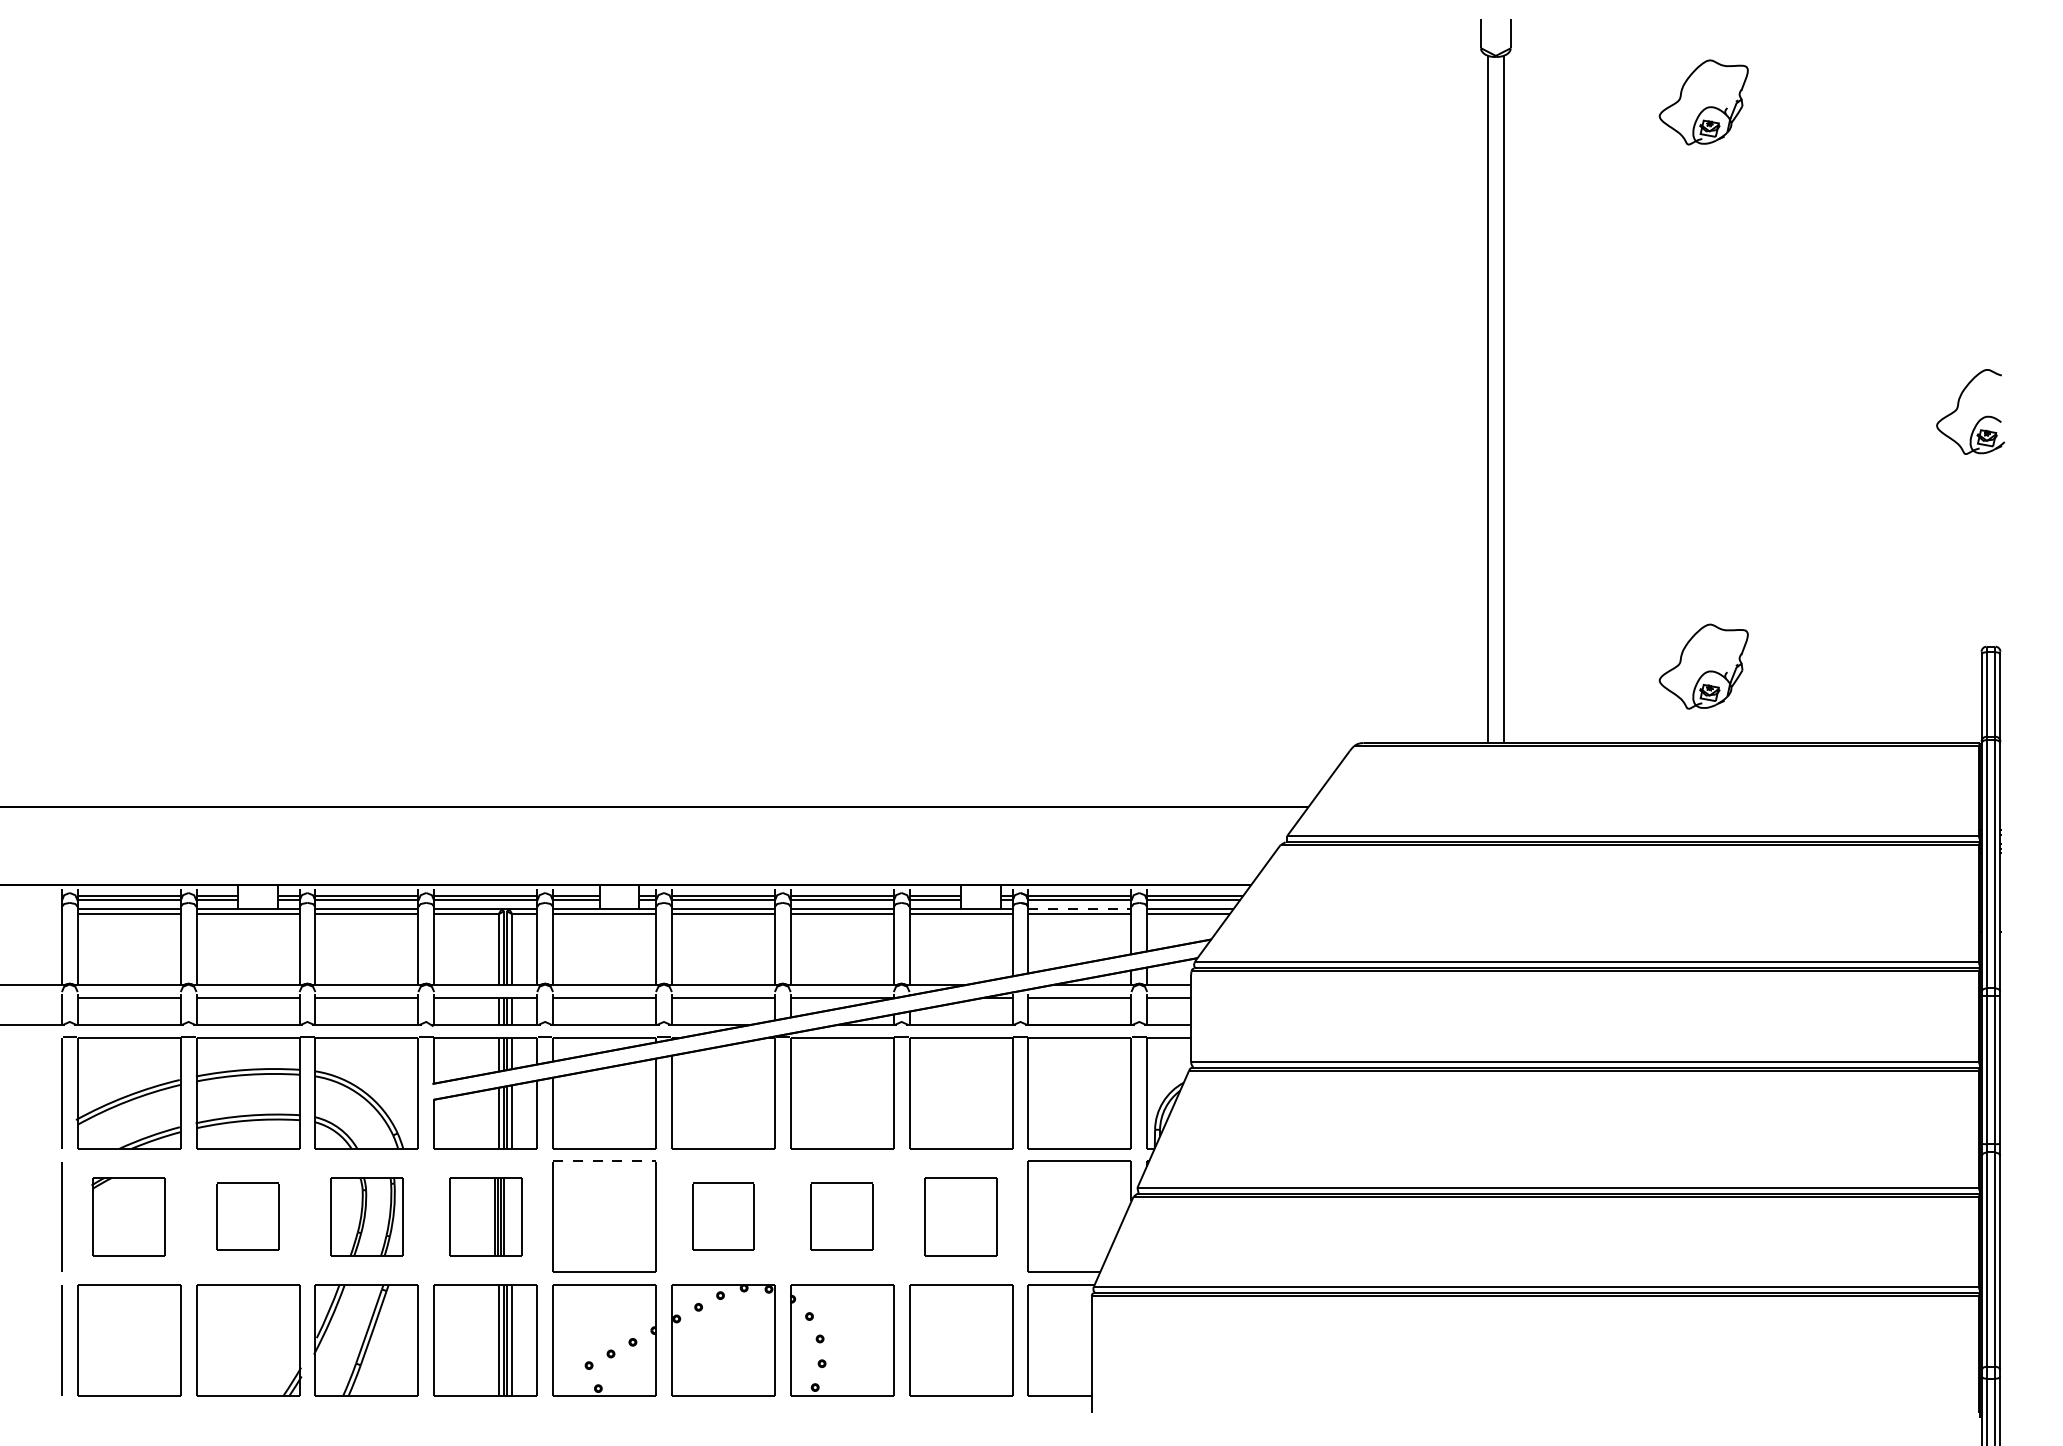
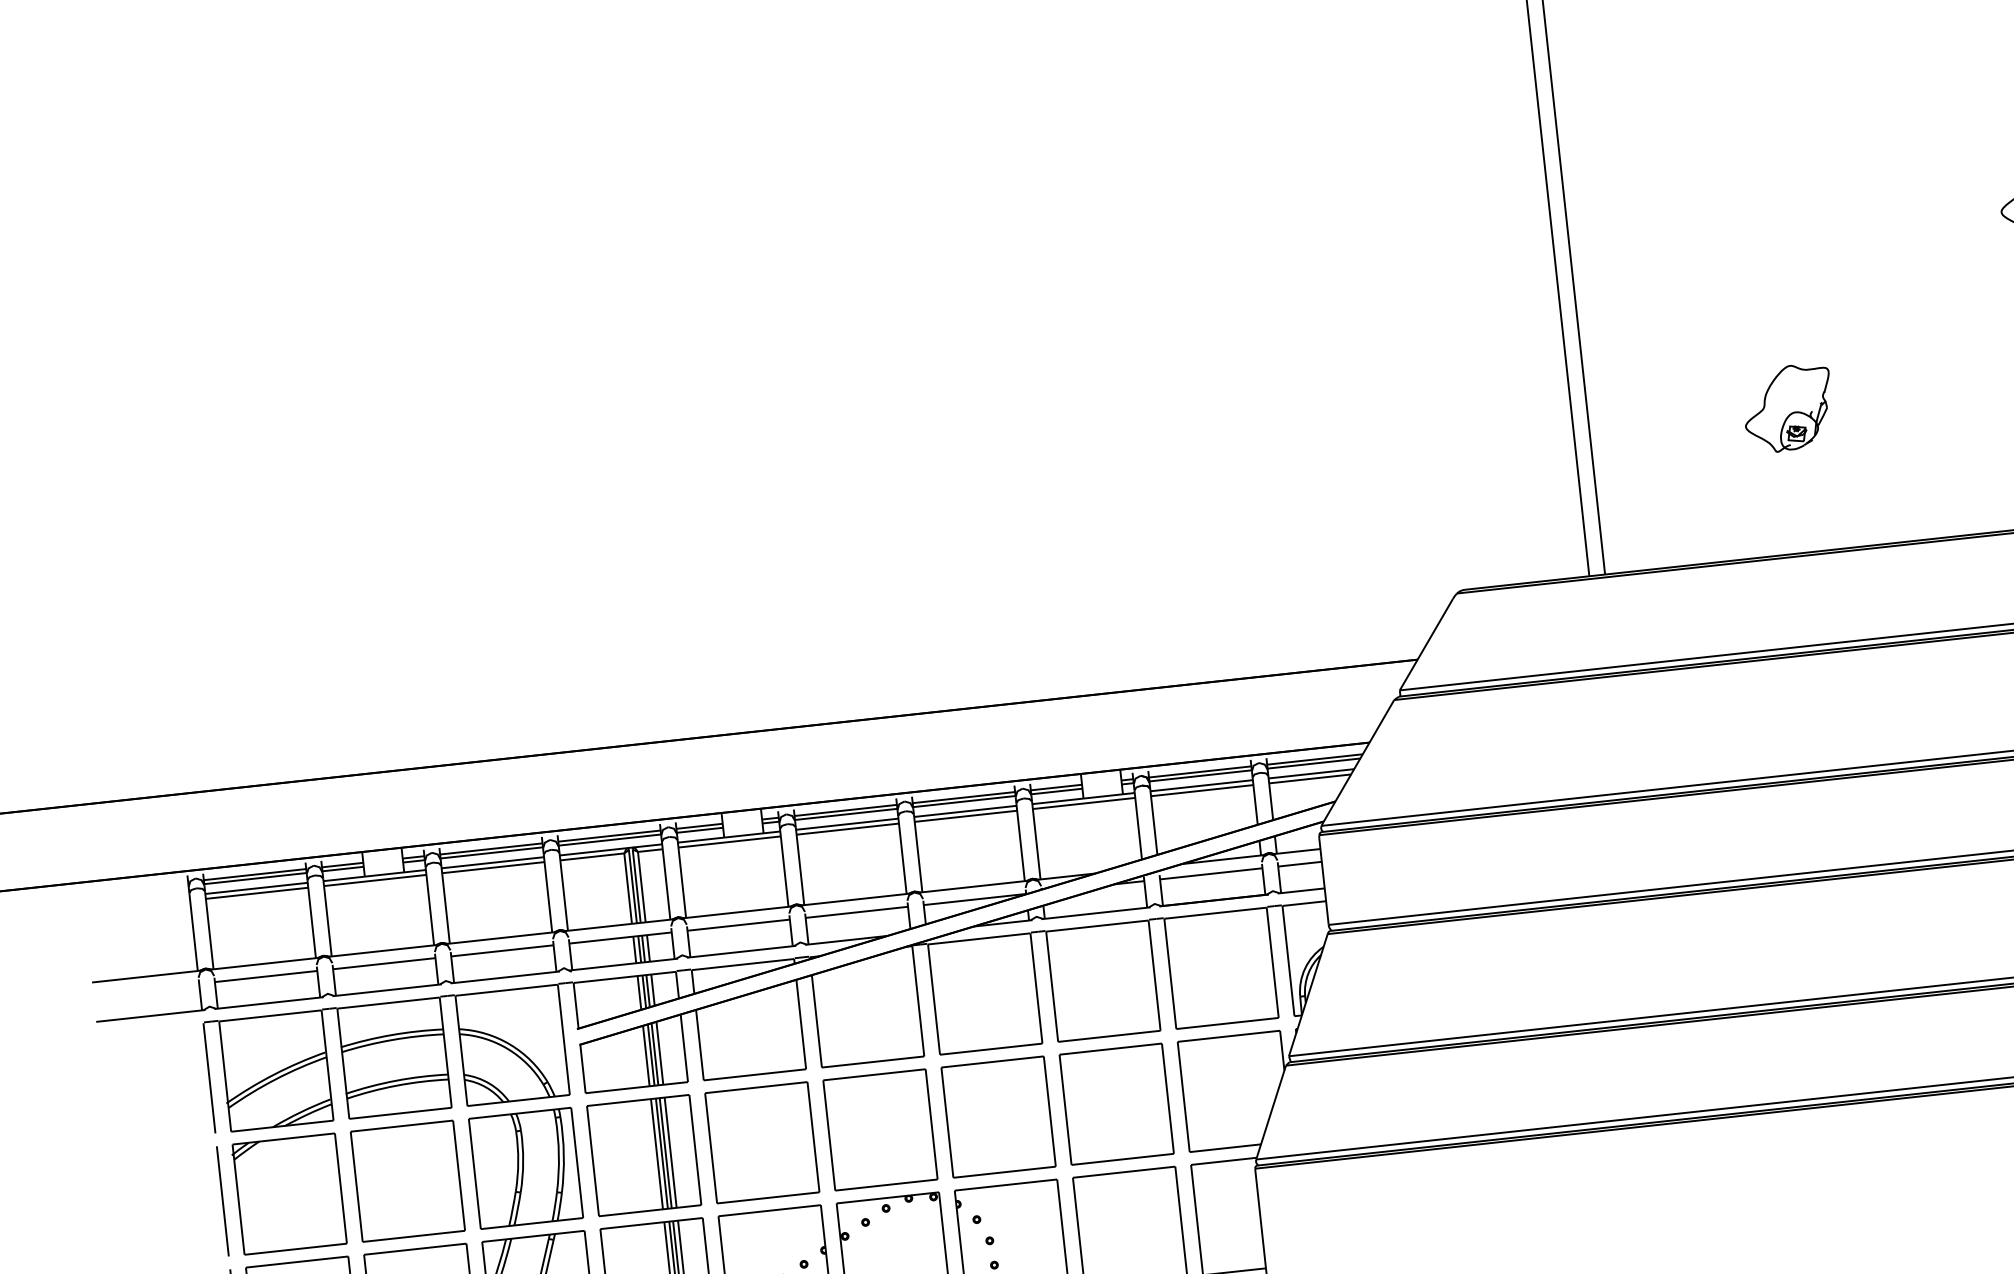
part: (1703, 666) -> (1787, 408), moved
line: (1080, 909) -> (1202, 785), dashed -> solid
line: (605, 1161) -> (757, 1087), dashed -> solid
part: (128, 1216) -> (288, 1193), size x1.43
part: (248, 1216) -> (408, 1180), size x1.67
part: (366, 1216) -> (525, 1168), size x1.43
part: (485, 1216) -> (643, 1155), size x1.43
part: (723, 1216) -> (880, 1129), size x1.67
part: (842, 1216) -> (998, 1116), size x1.67
part: (961, 1216) -> (1117, 1103), size x1.43

